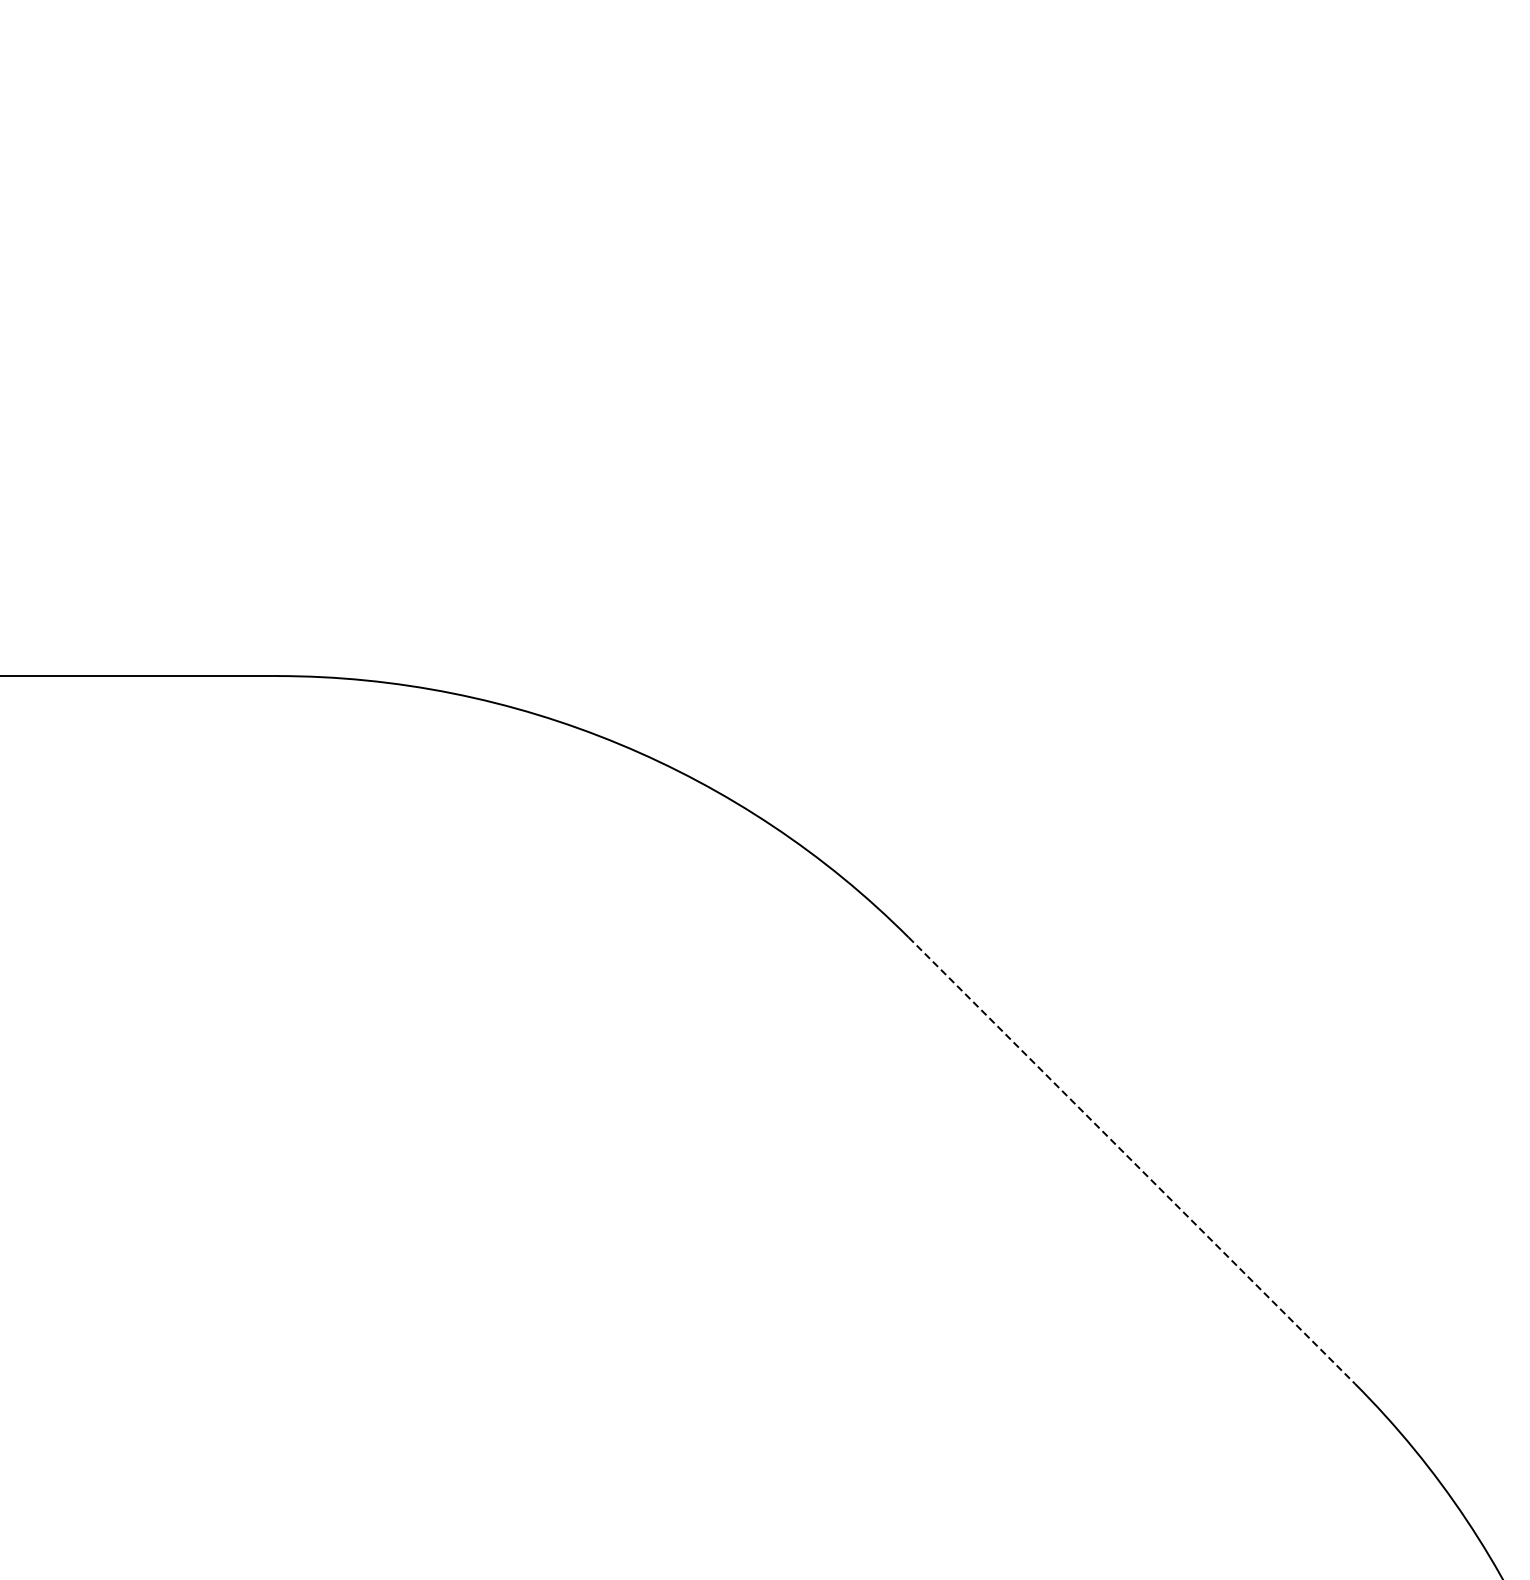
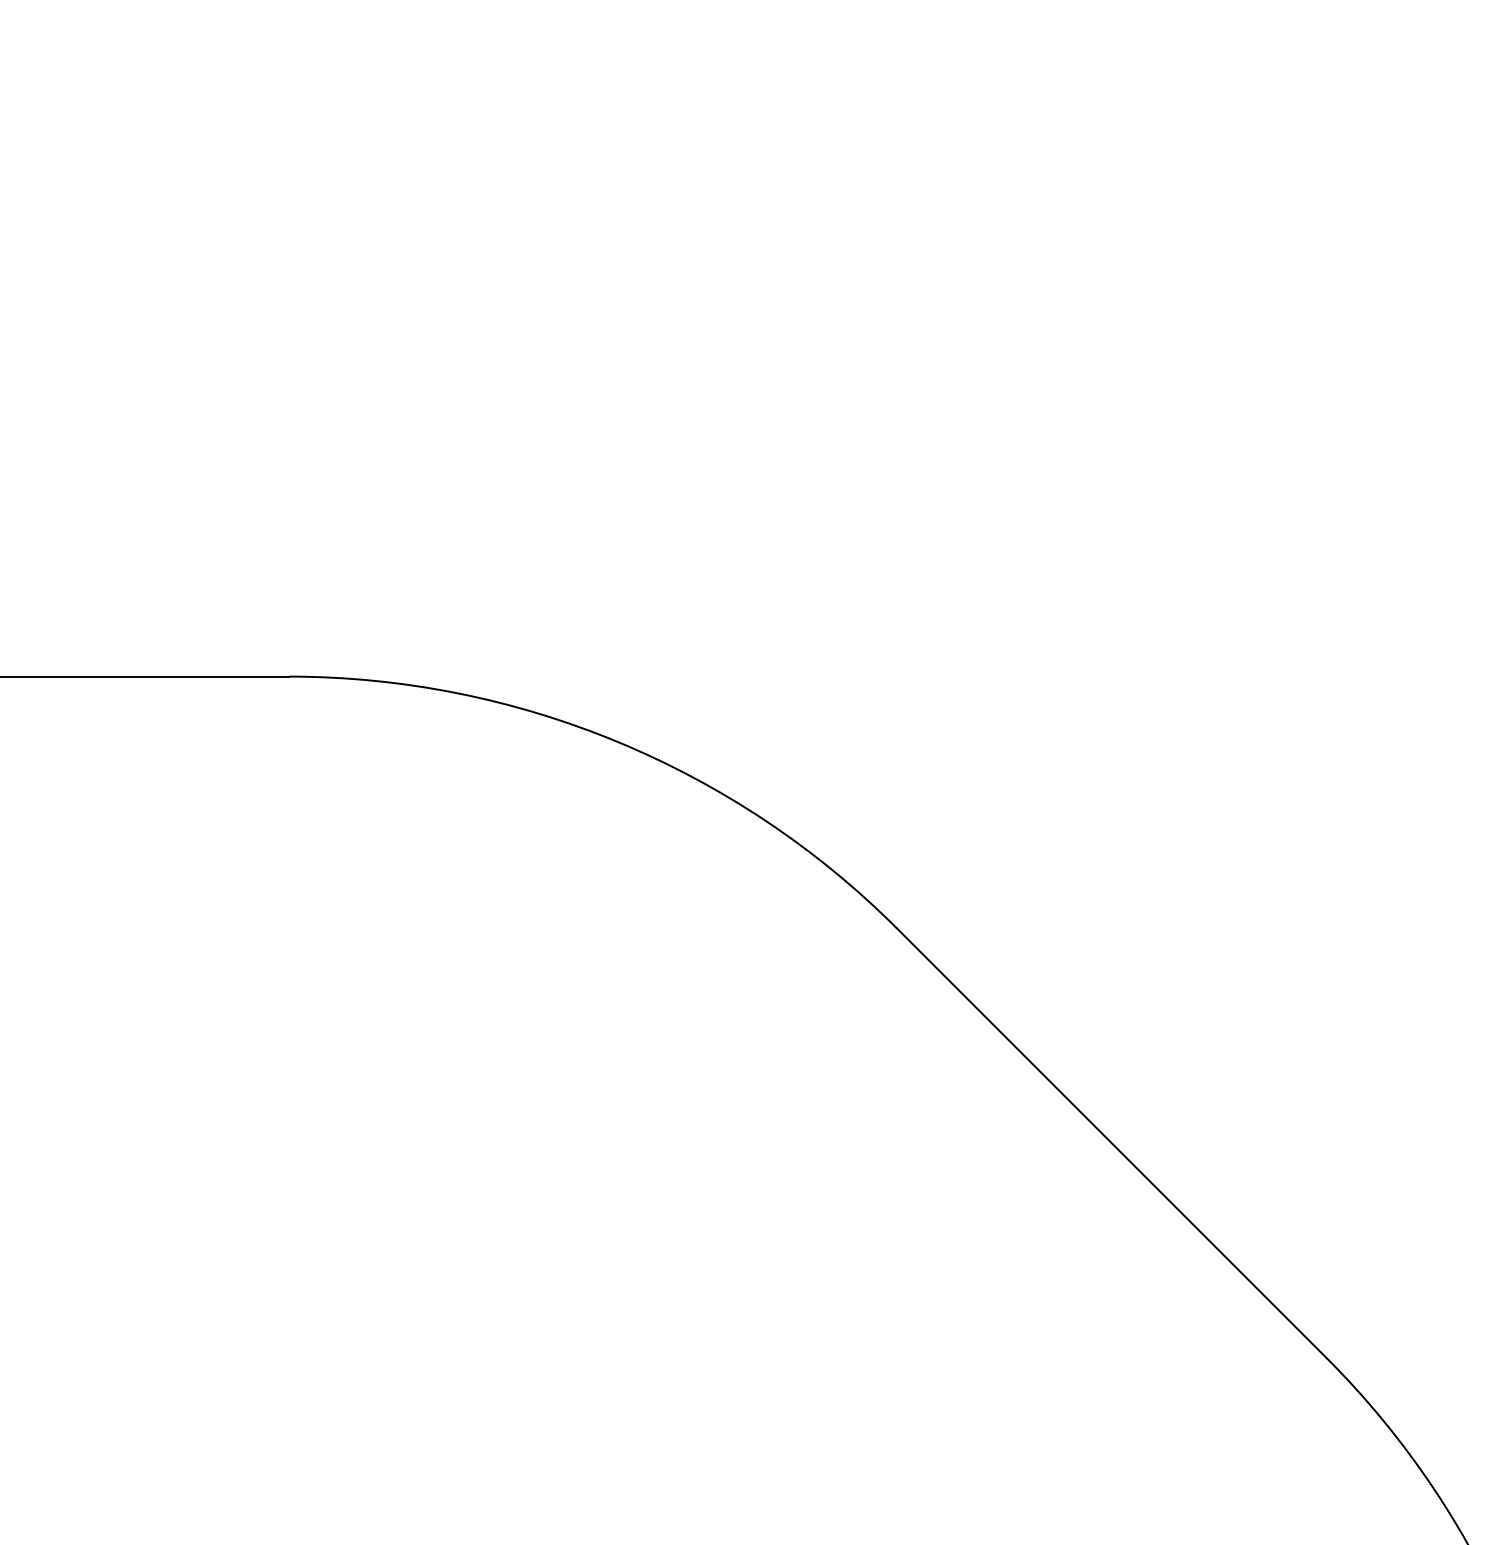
line: (1131, 1160) -> (1111, 1143), dashed -> solid

